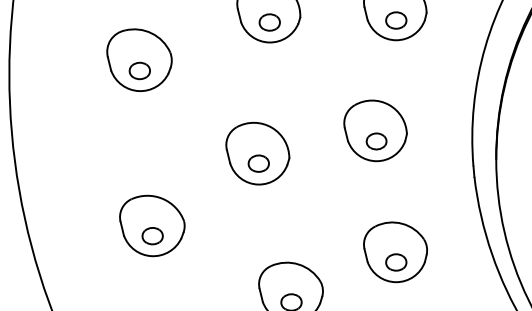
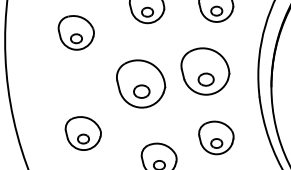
part: (375, 130) -> (205, 71), size x1.4
part: (256, 152) -> (140, 83), size x1.4
part: (150, 225) -> (82, 133), moved

